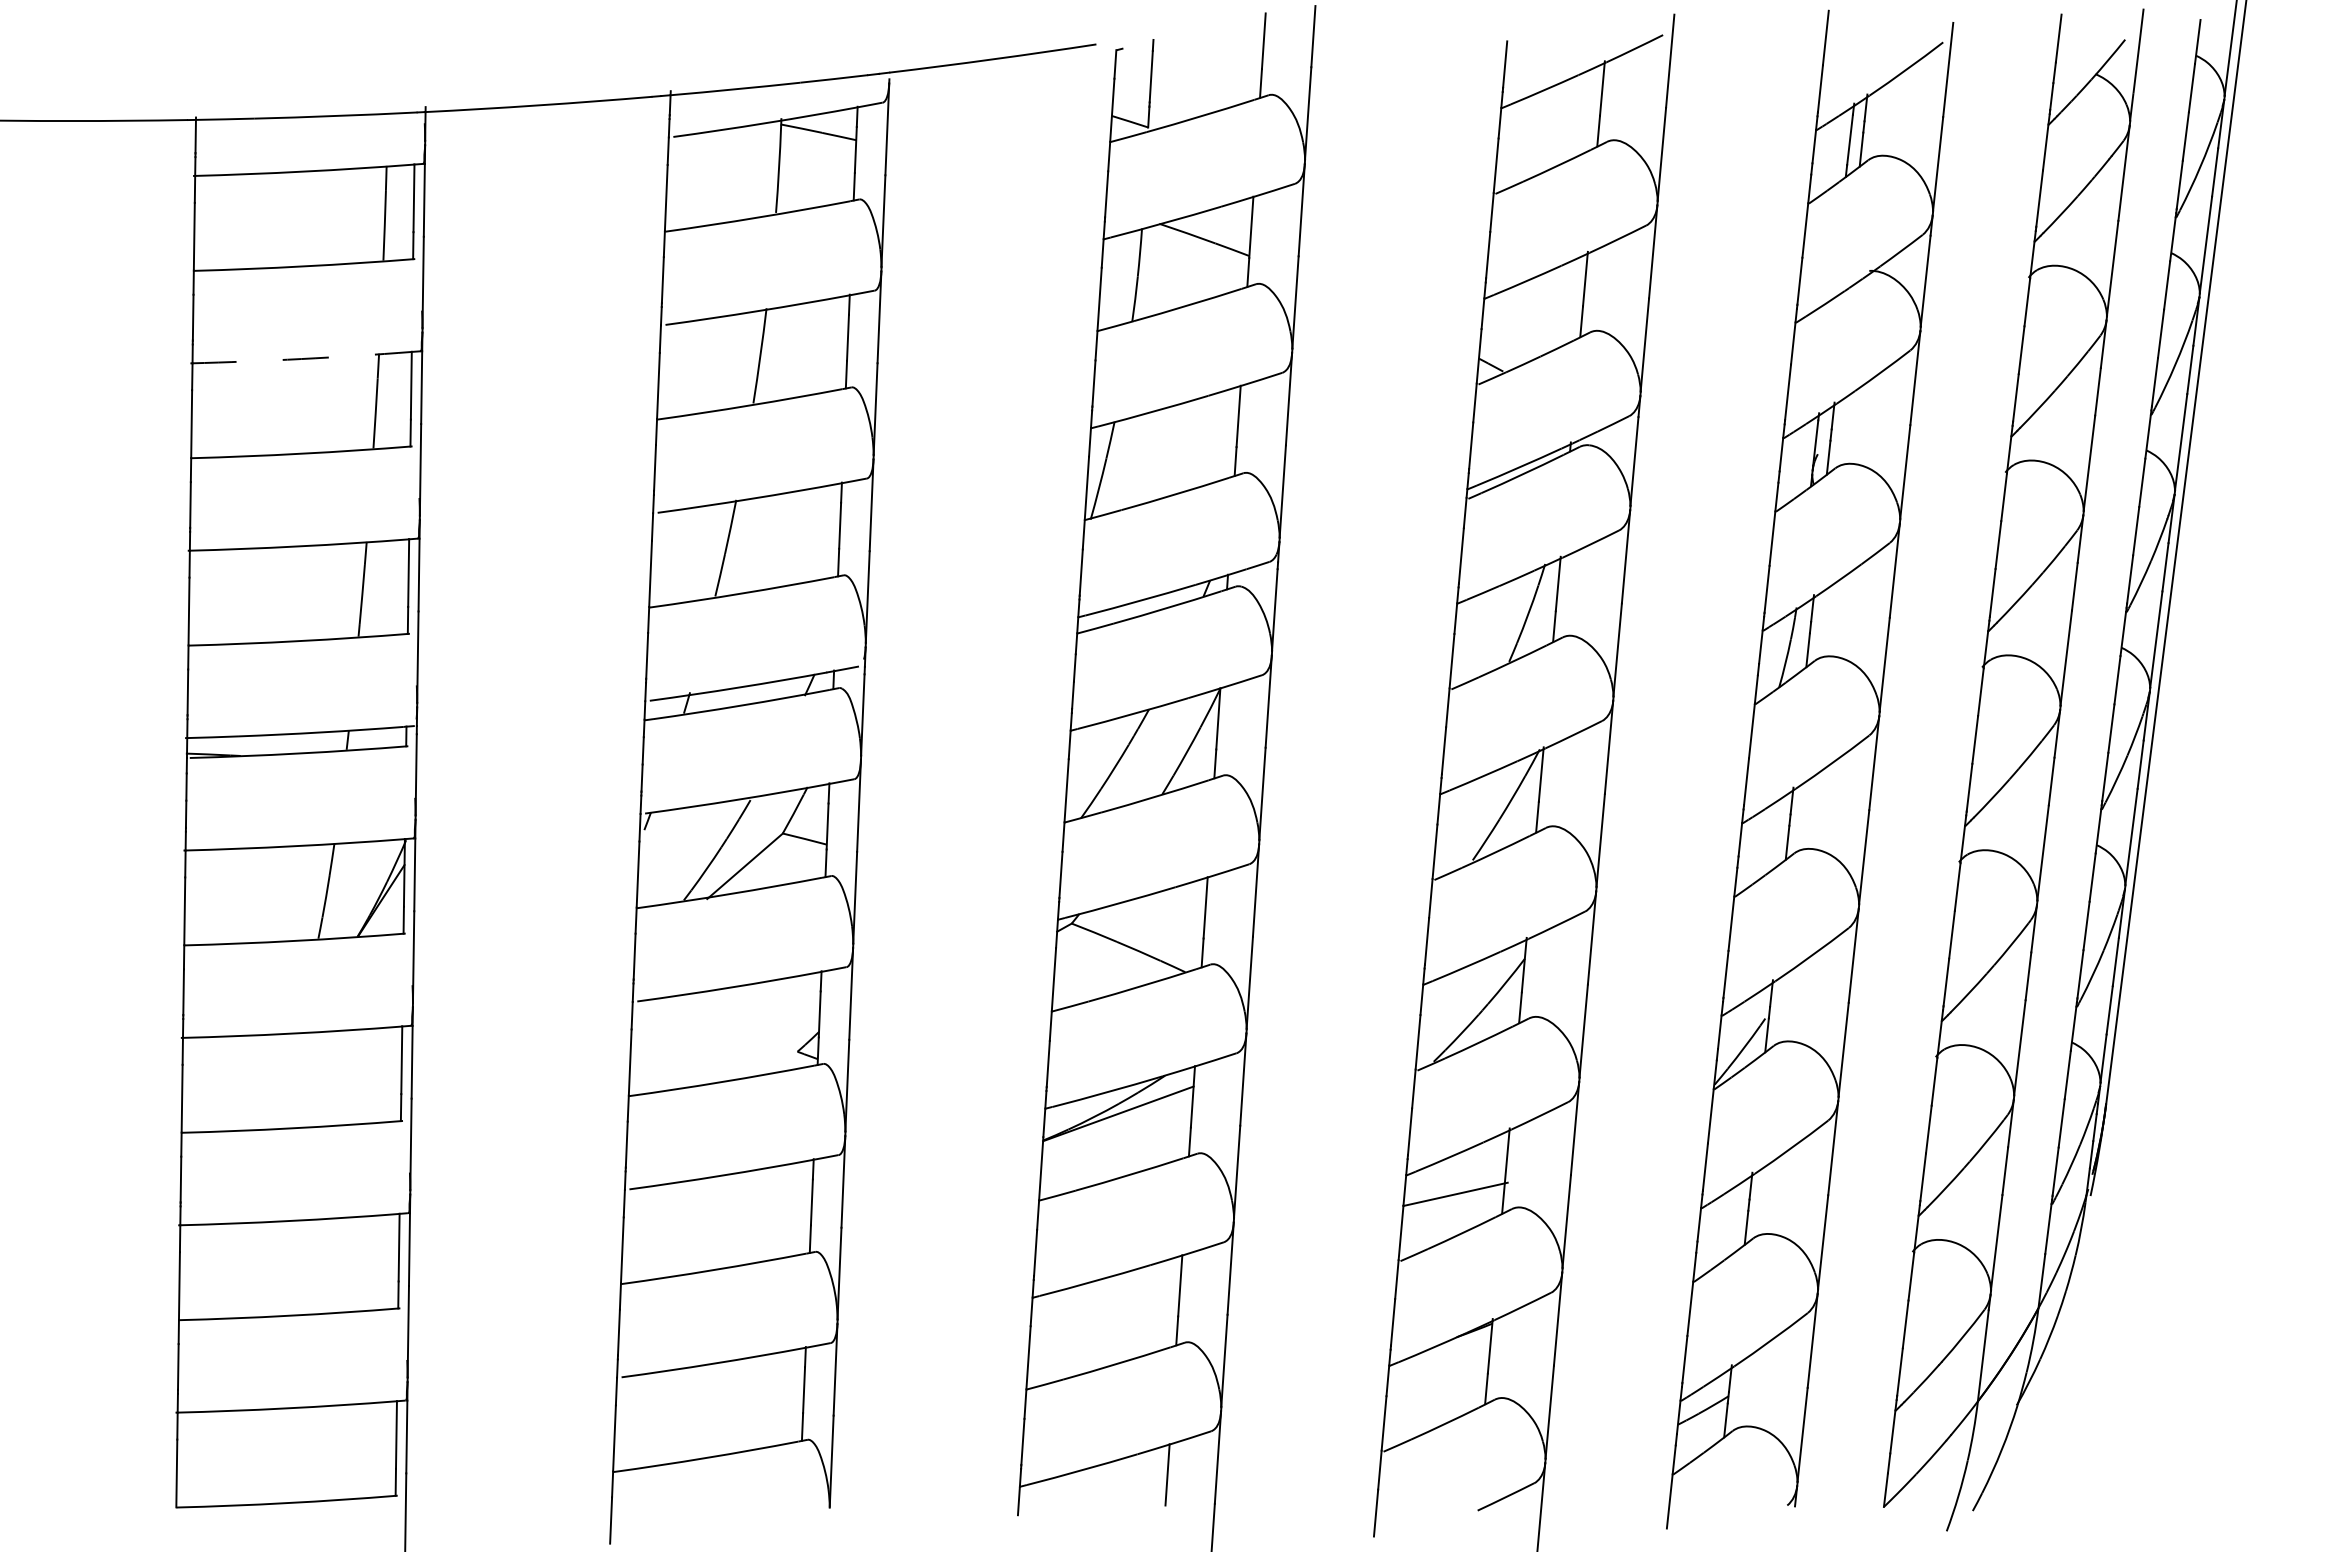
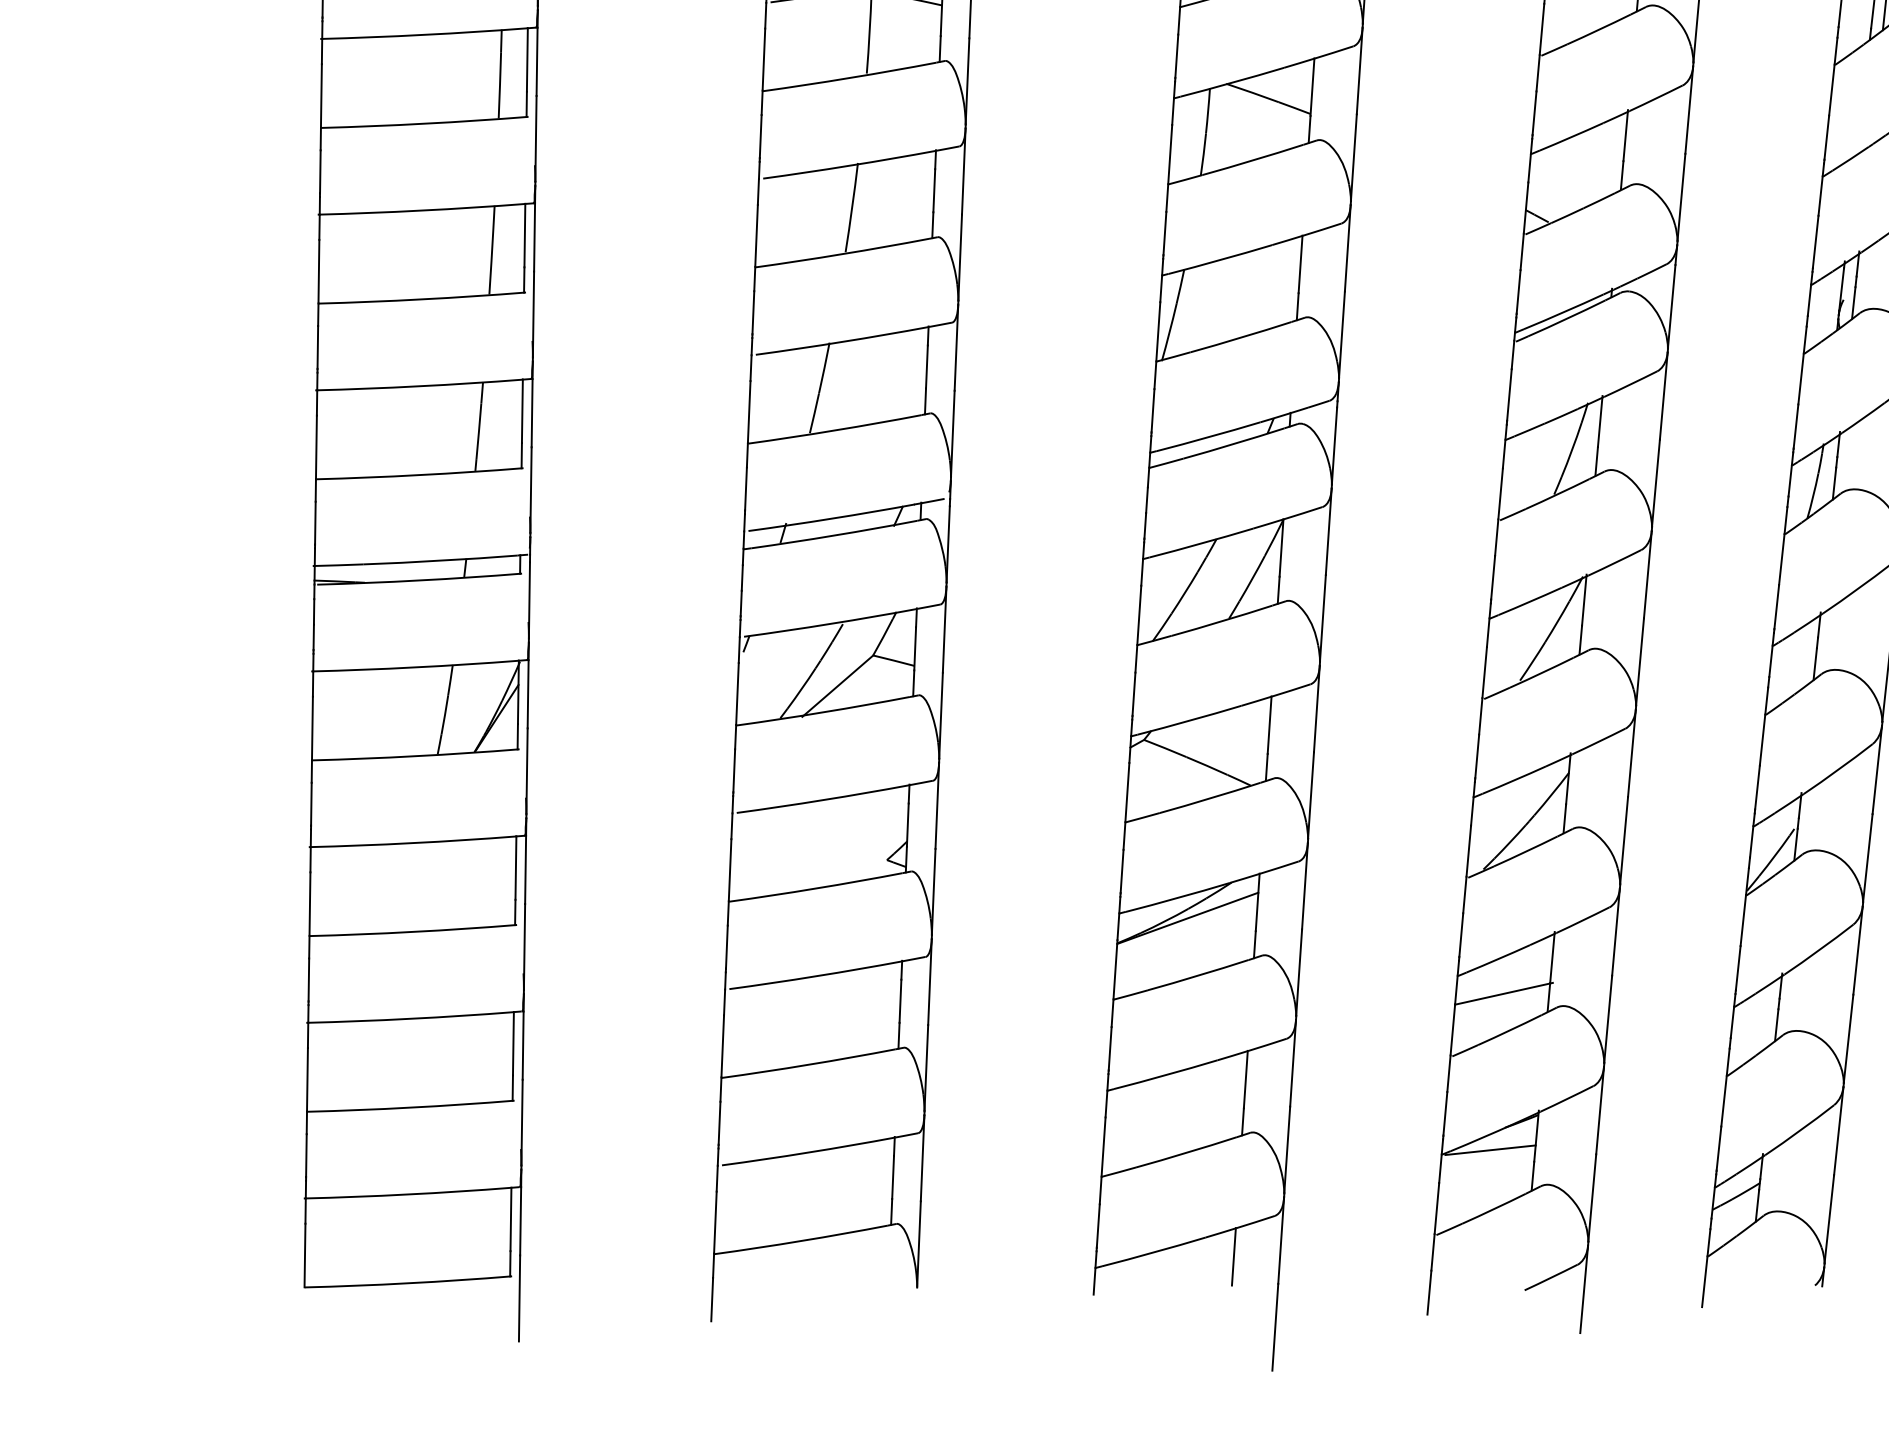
arc: (301, 359) -> (421, 211), dashed -> solid
line: (1441, 1361) -> (1490, 1150), added

